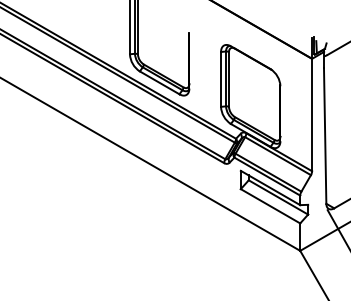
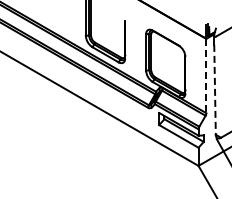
line: (312, 115) -> (206, 76), solid -> dashed
line: (325, 135) -> (215, 89), solid -> dashed

